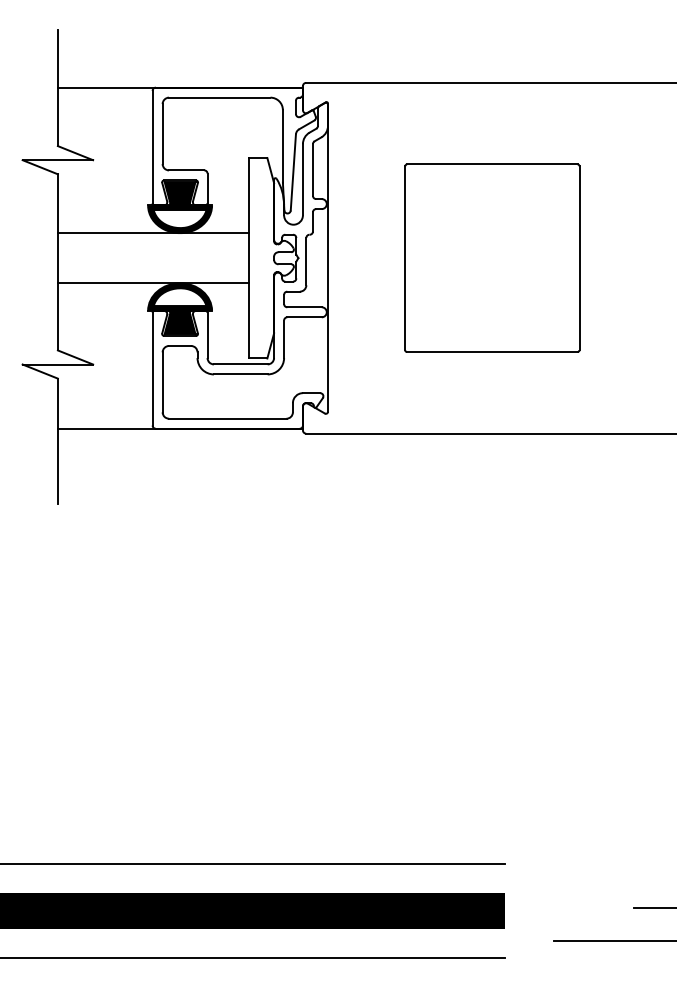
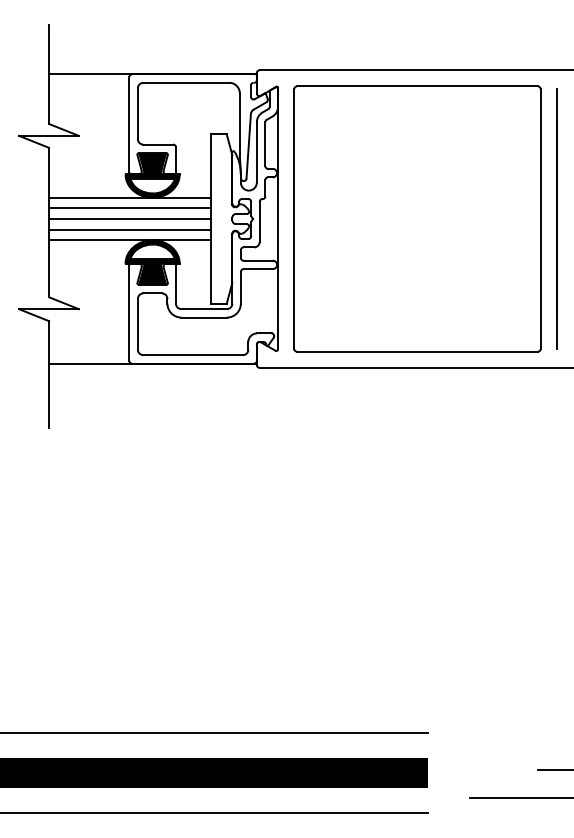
line: (153, 245) -> (130, 208), added
part: (492, 257) -> (417, 218), size x1.67
line: (656, 257) -> (556, 218), added
line: (153, 258) -> (130, 219), added
line: (153, 270) -> (130, 229), added

